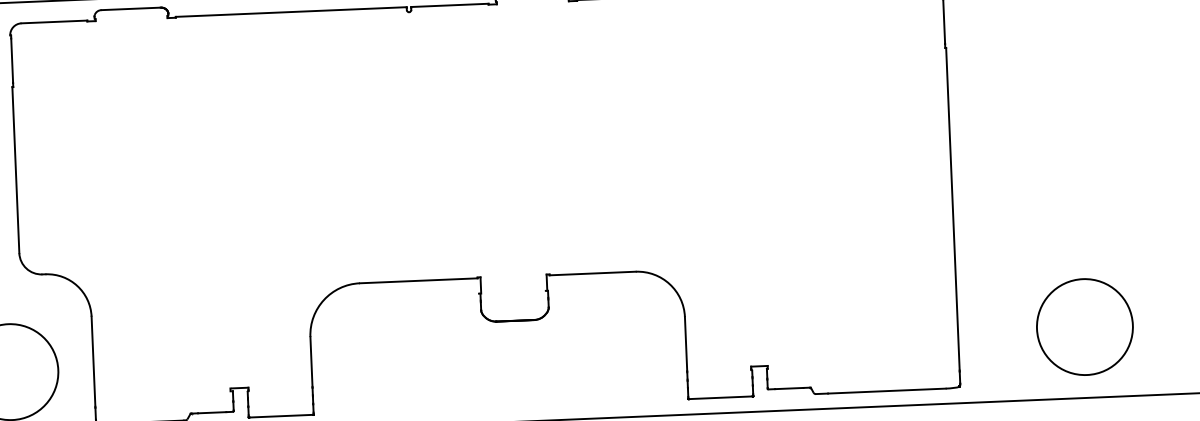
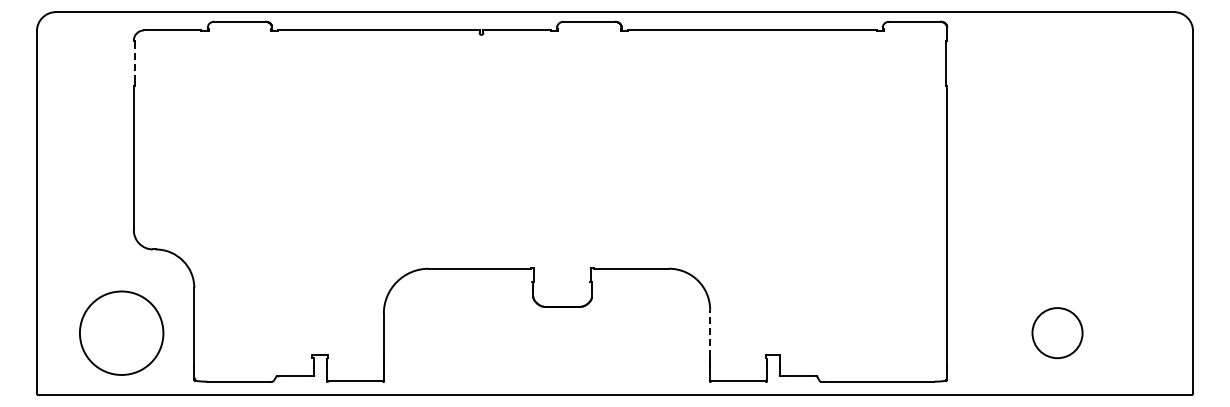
line: (12, 60) -> (134, 62), solid -> dashed
circle: (1084, 326) -> (1057, 332), size x0.6
line: (686, 344) -> (710, 333), solid -> dashed

